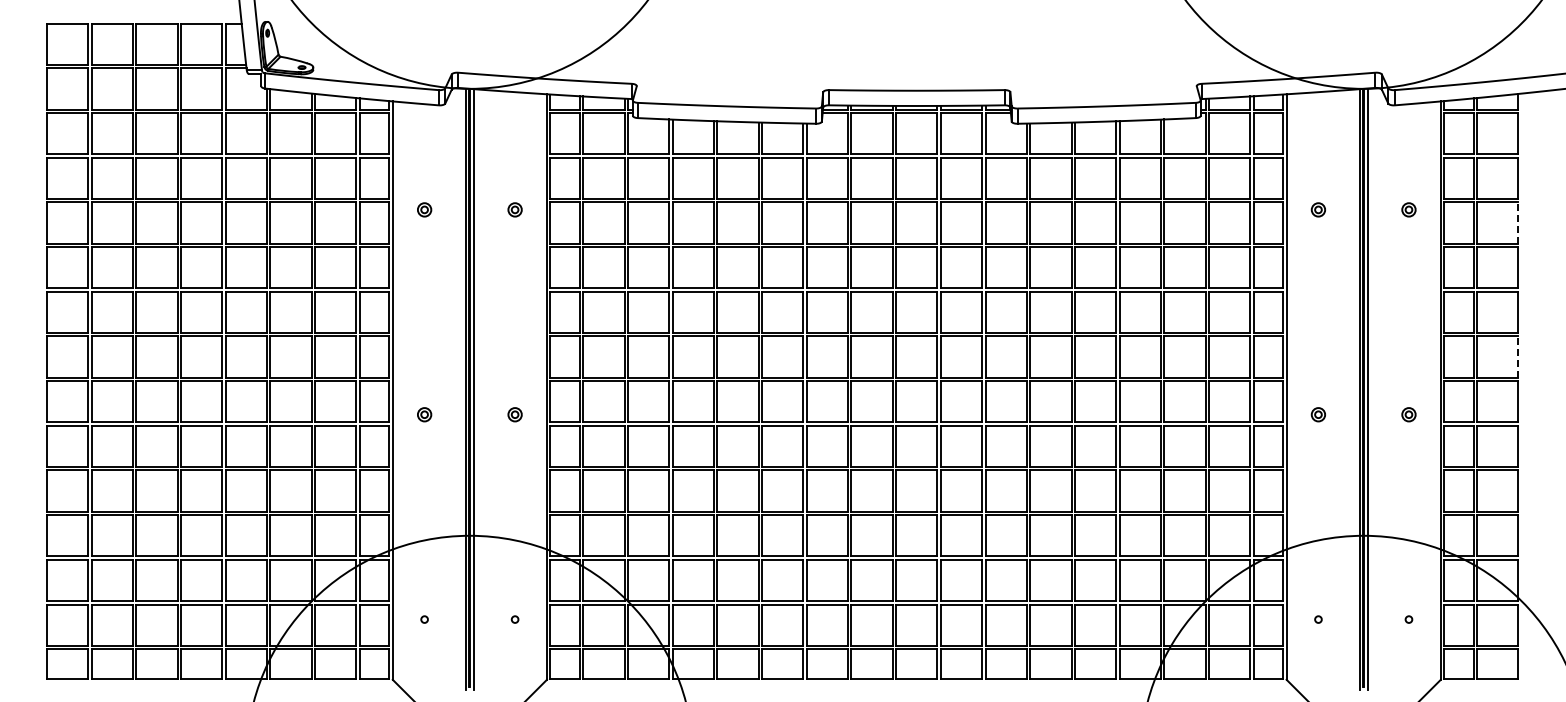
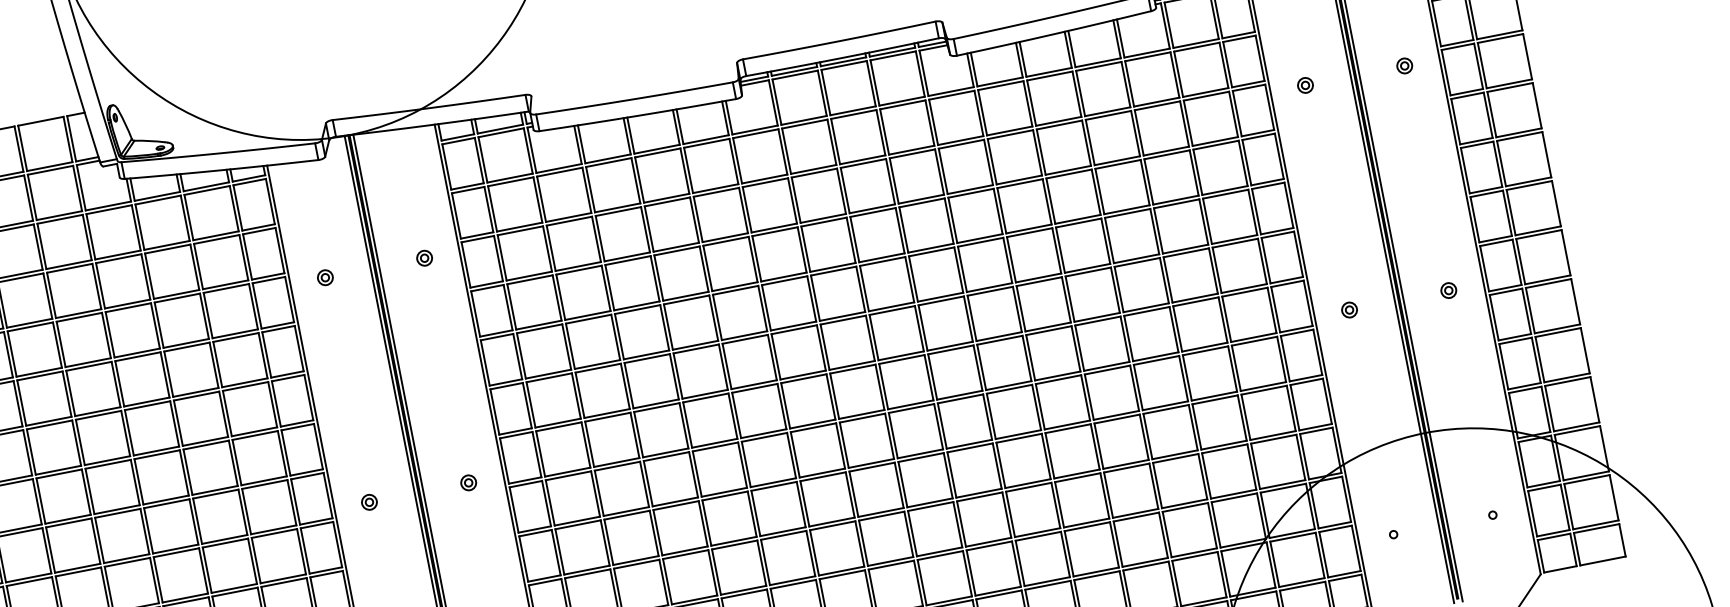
line: (1518, 222) -> (1527, 56), dashed -> solid
line: (1518, 357) -> (1556, 204), dashed -> solid

